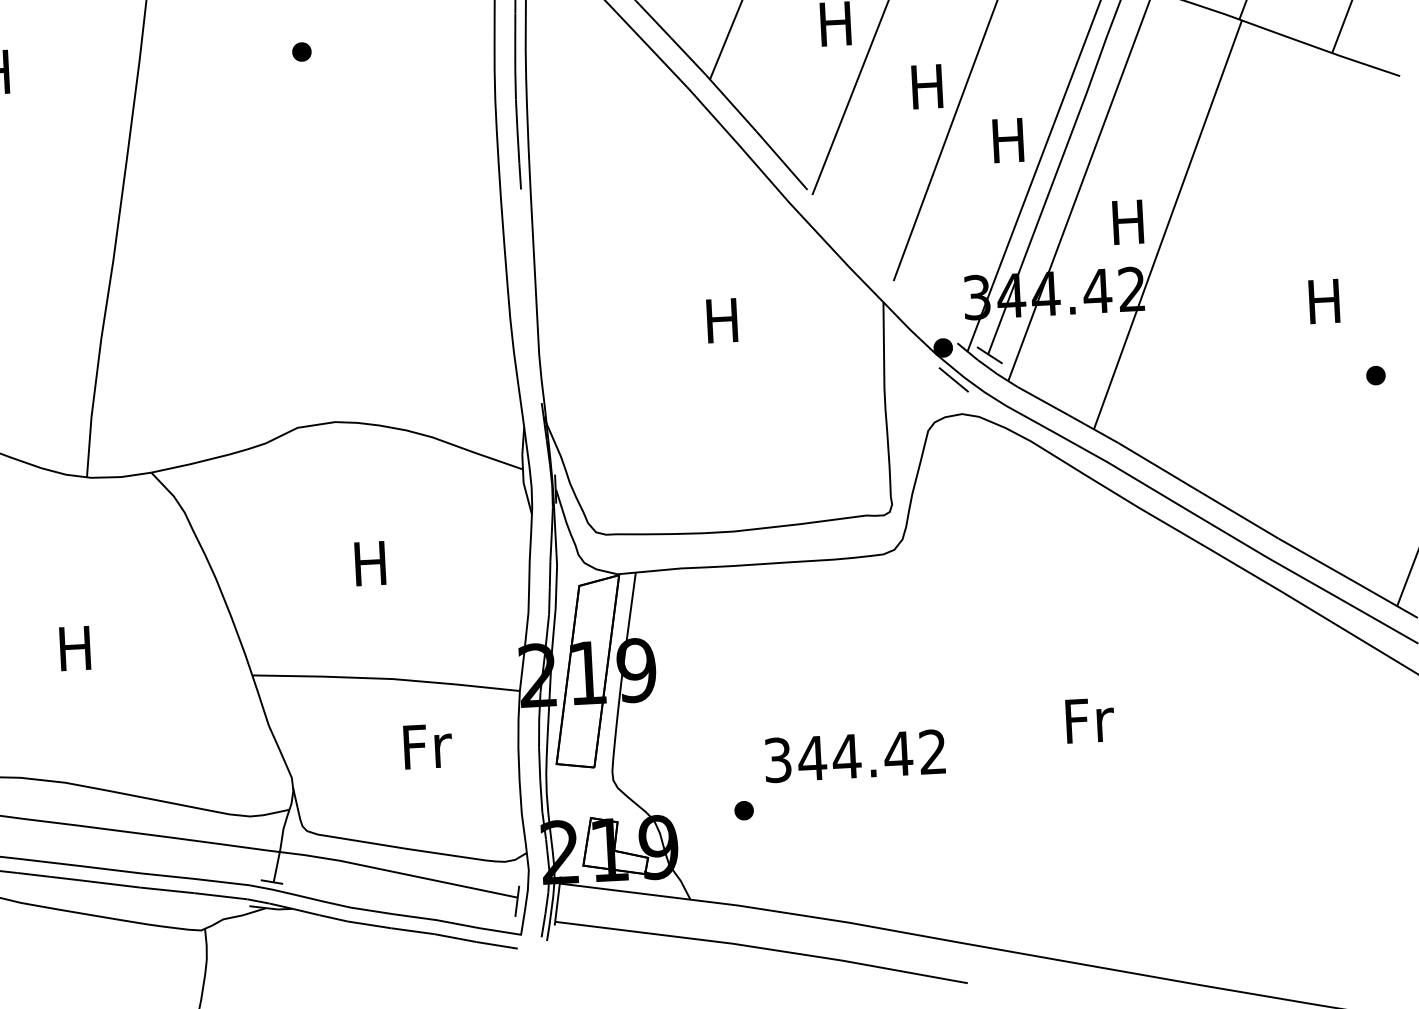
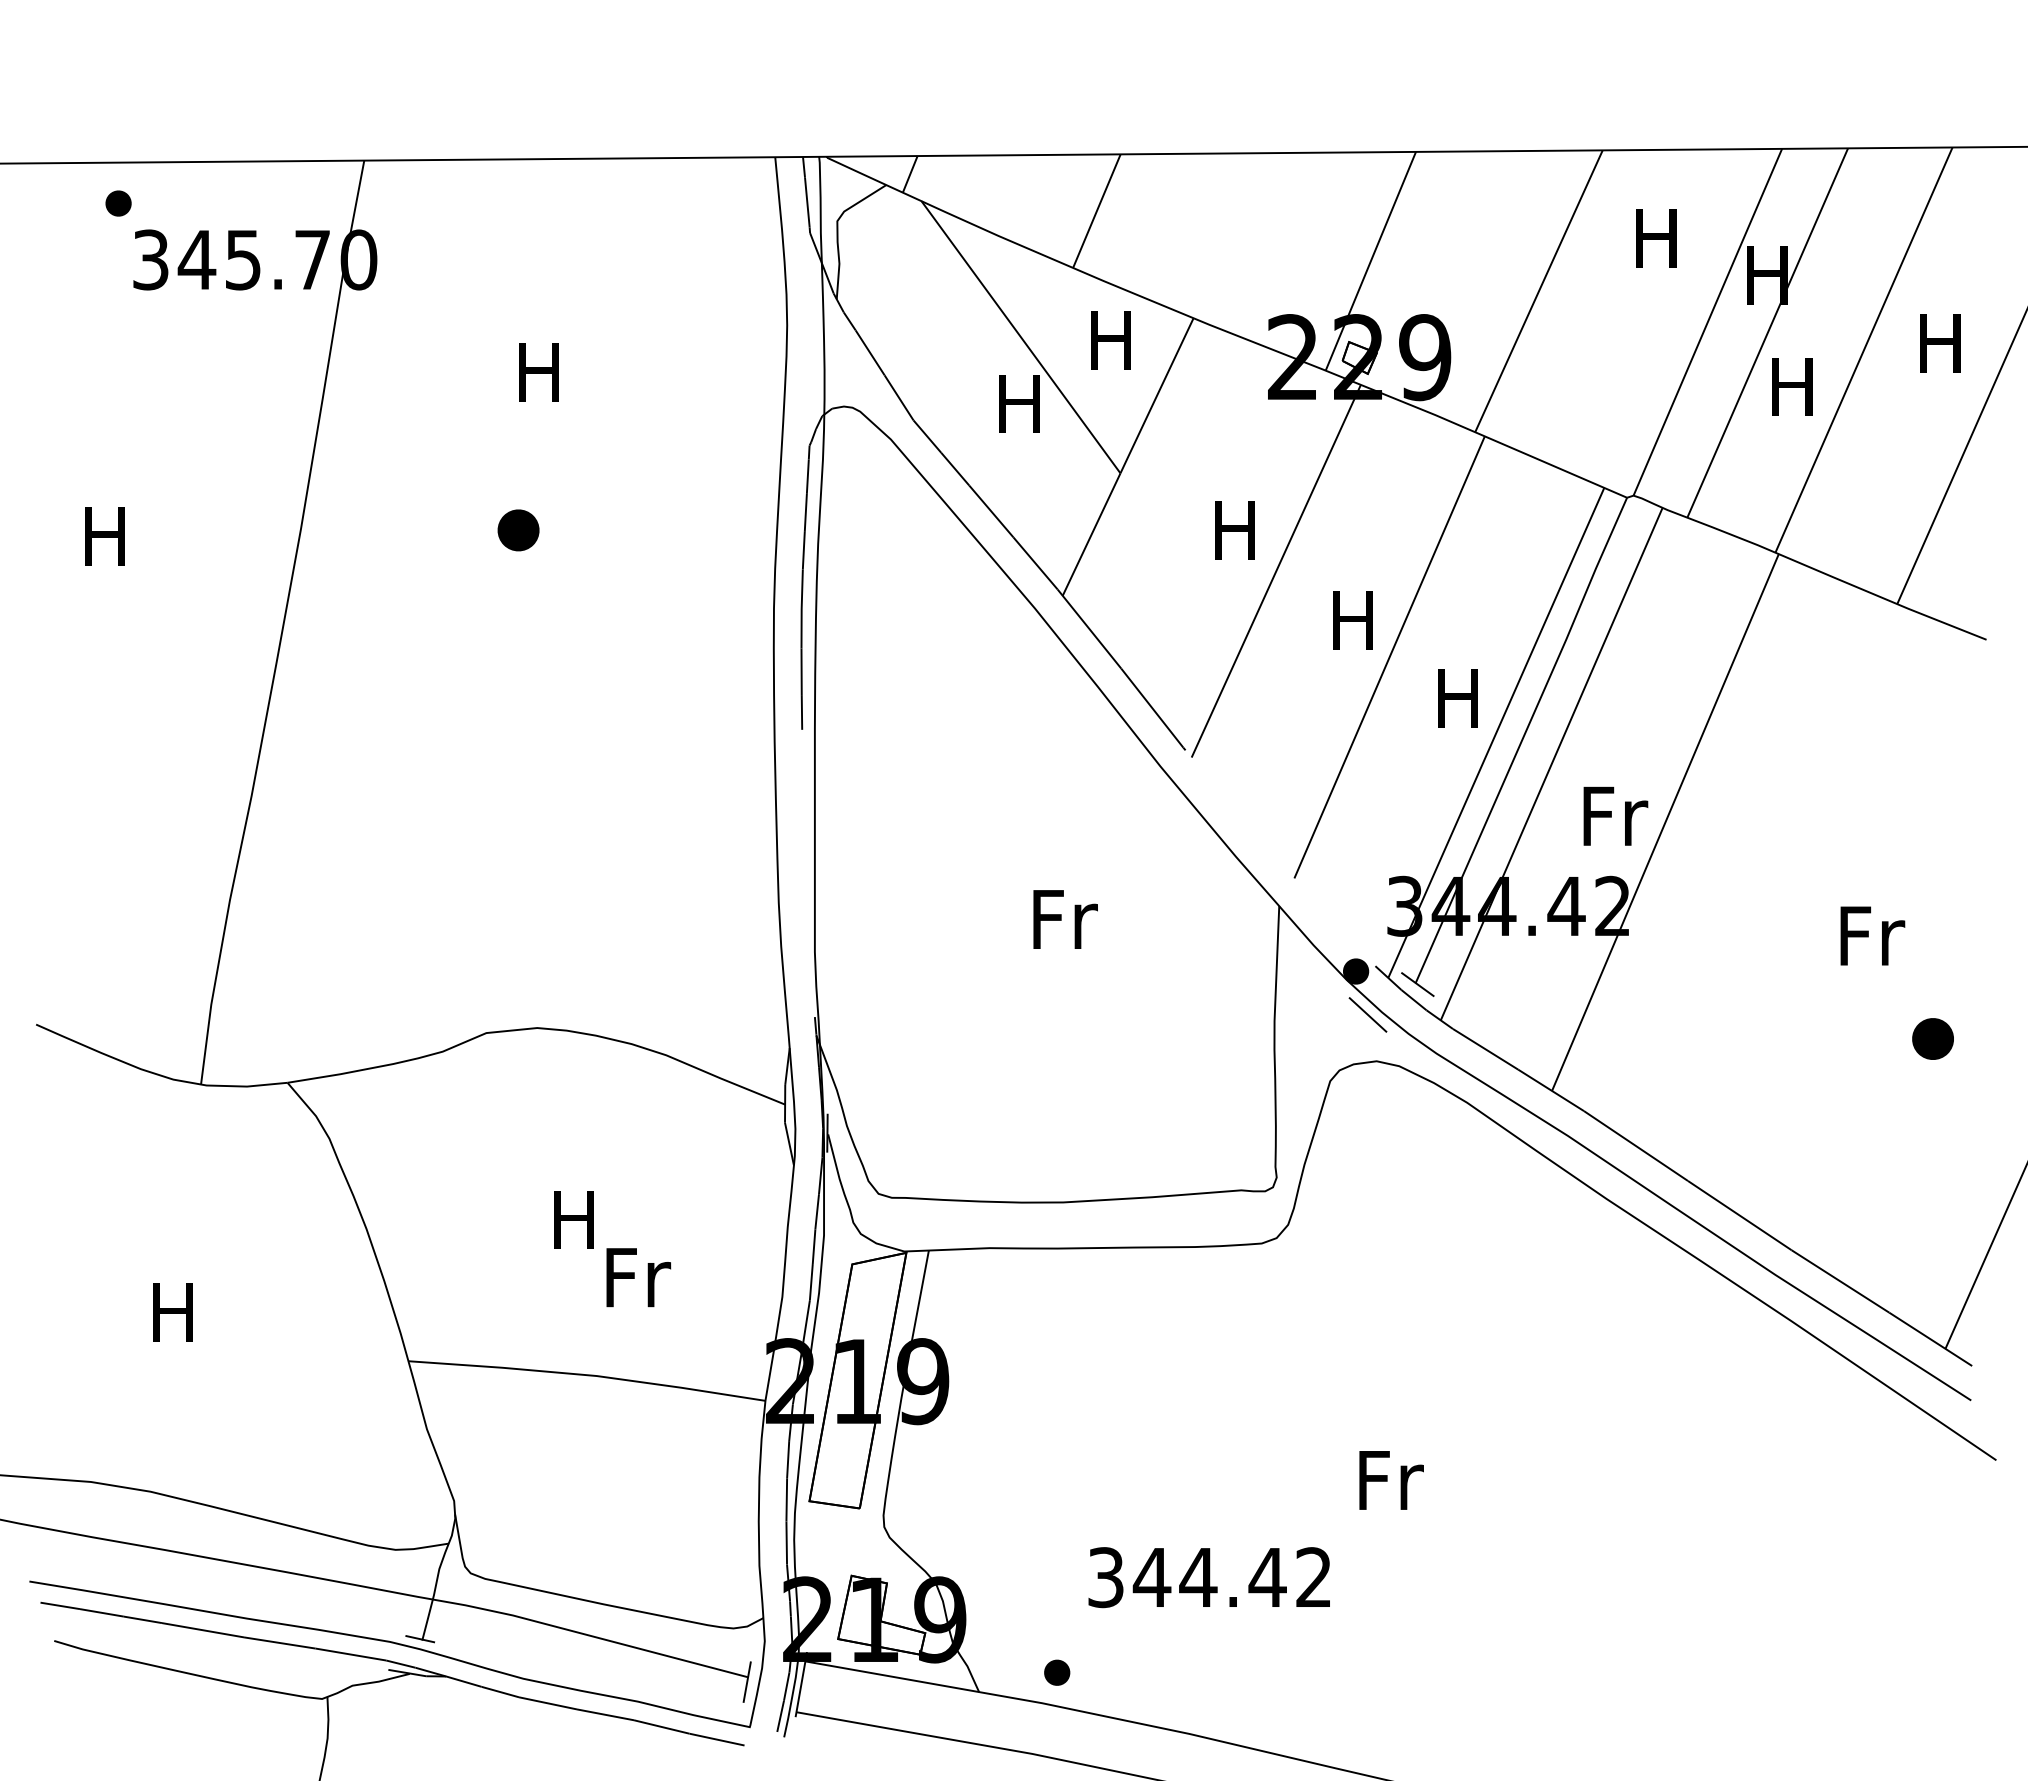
part: (301, 52) -> (518, 530), size x1.6
text: (1130, 221) -> (1615, 815), H -> Fr
text: (1326, 301) -> (1872, 935), H -> Fr
text: (724, 320) -> (1065, 919), H -> Fr
part: (1376, 375) -> (1933, 1038), size x1.6
text: (1090, 720) -> (1391, 1480), moved
text: (427, 746) -> (638, 1277), moved
text: (854, 756) -> (1208, 1577), moved
part: (744, 810) -> (1057, 1672), moved

